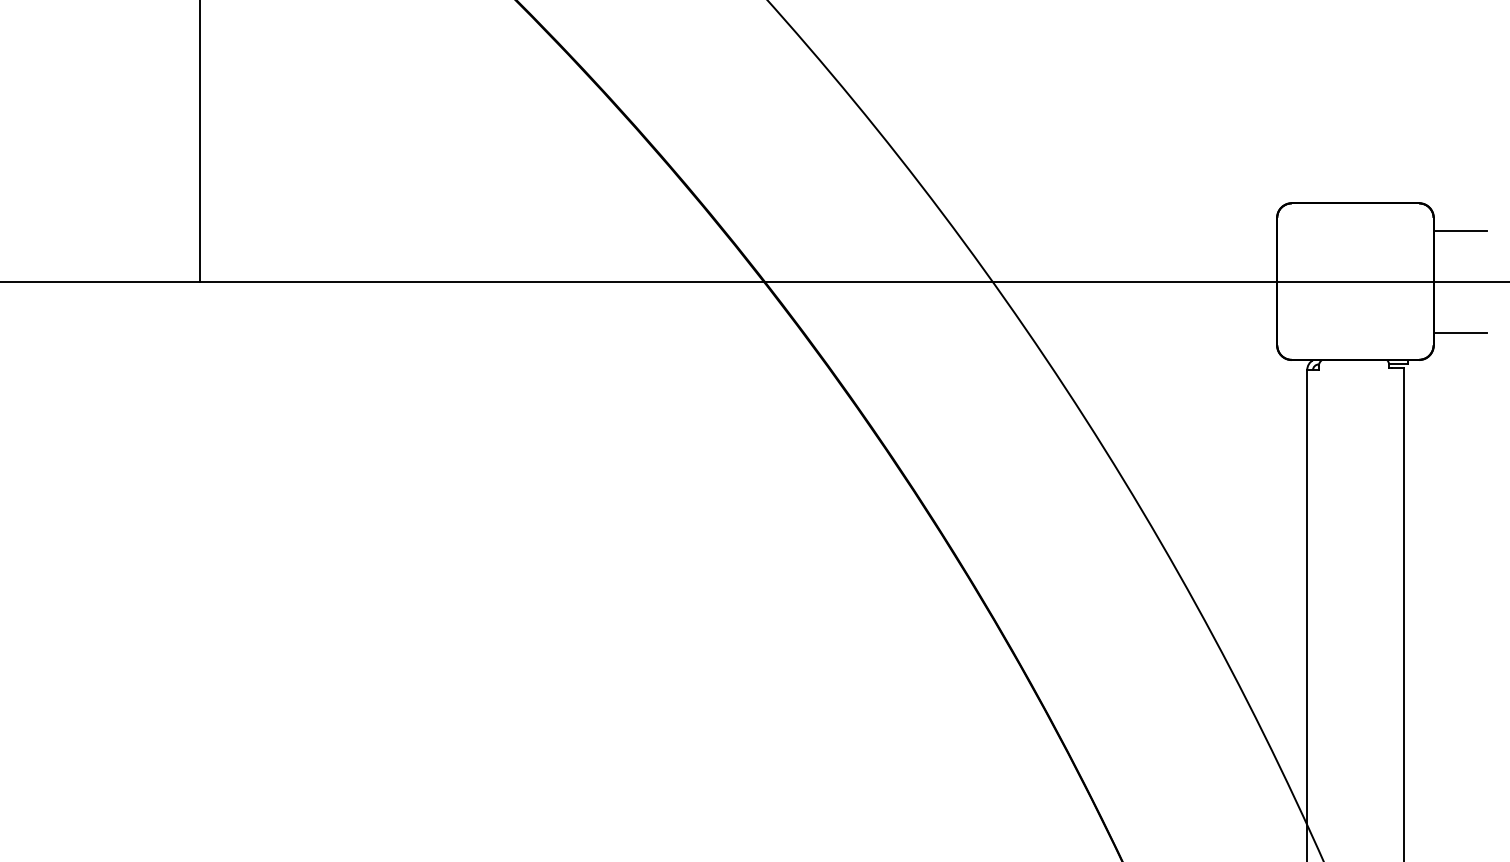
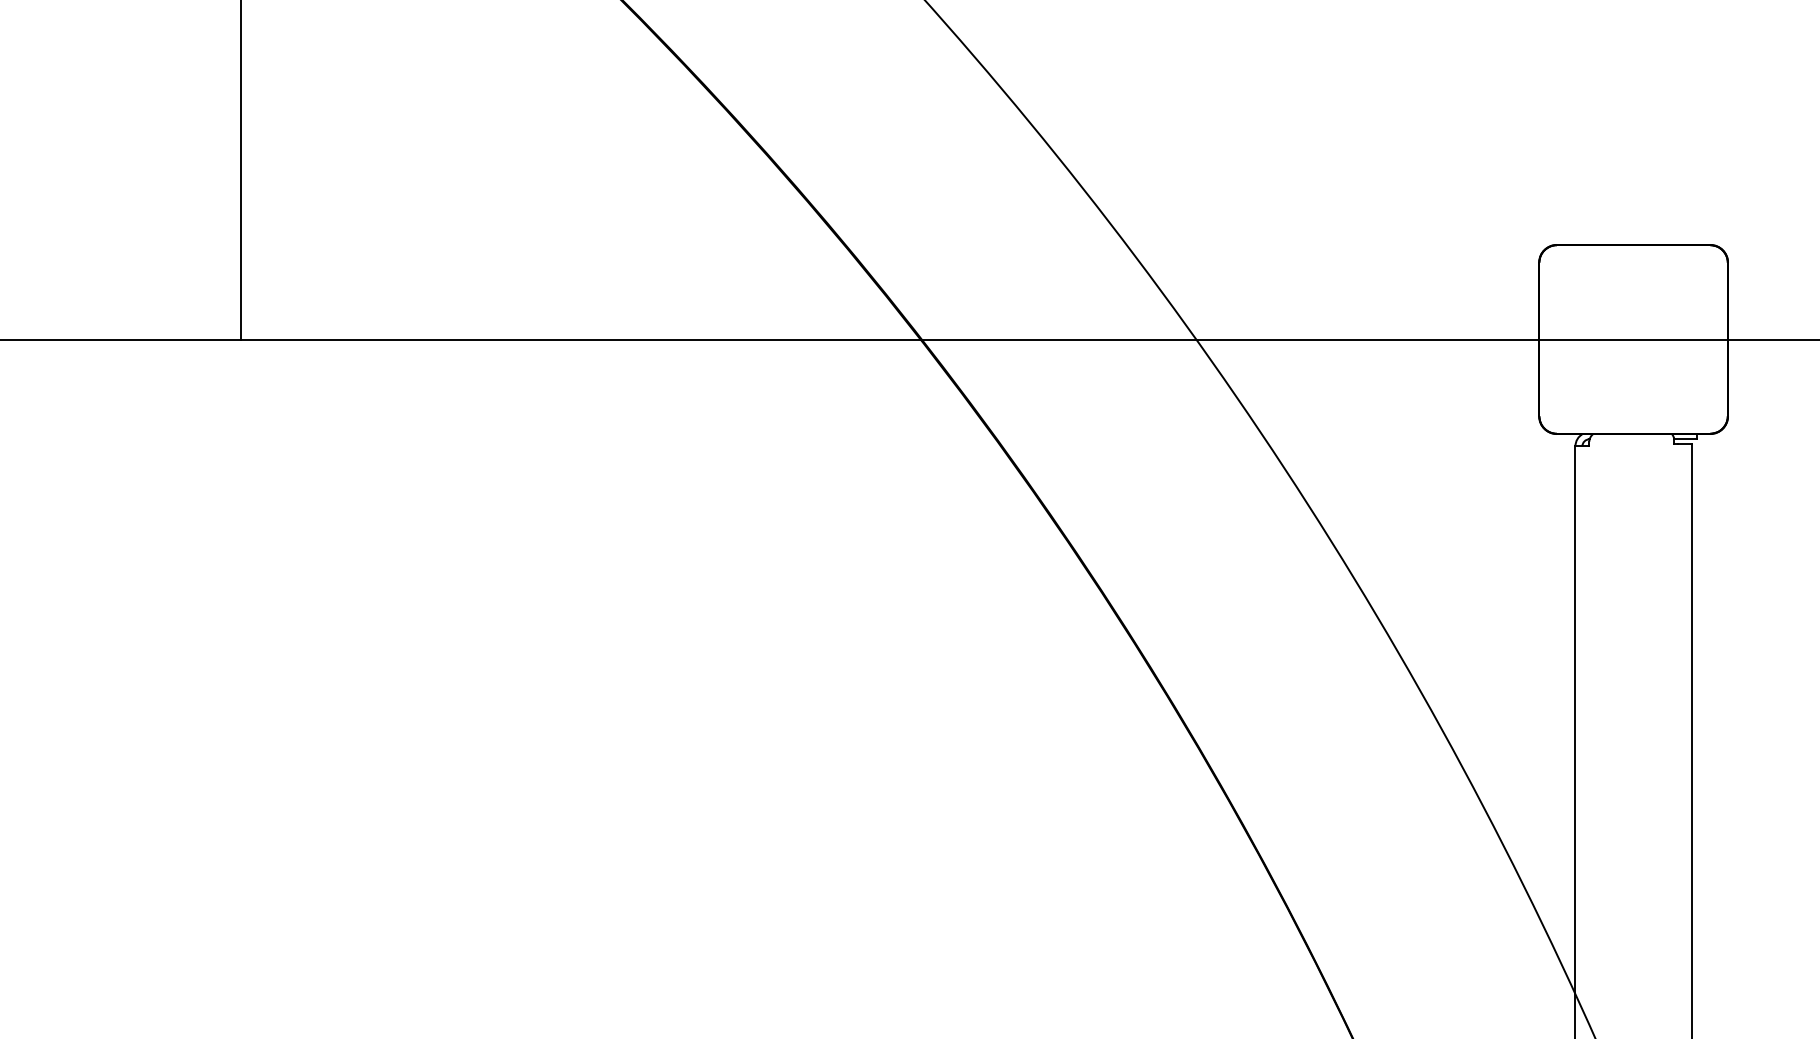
line: (1460, 230) -> (1760, 277), removed
line: (1460, 332) -> (1760, 400), removed

